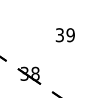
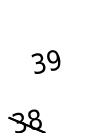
text: (64, 35) -> (45, 62), moved

